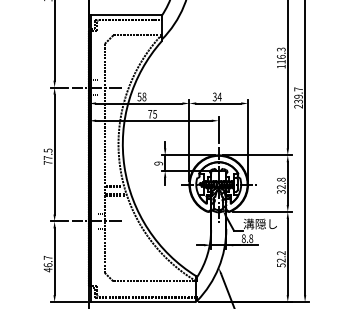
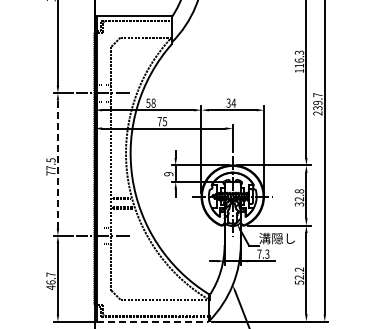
line: (54, 154) -> (57, 164), solid -> dashed
text: (247, 238) -> (263, 253), 8.8 -> 7.3
line: (143, 301) -> (152, 321), solid -> dashed

